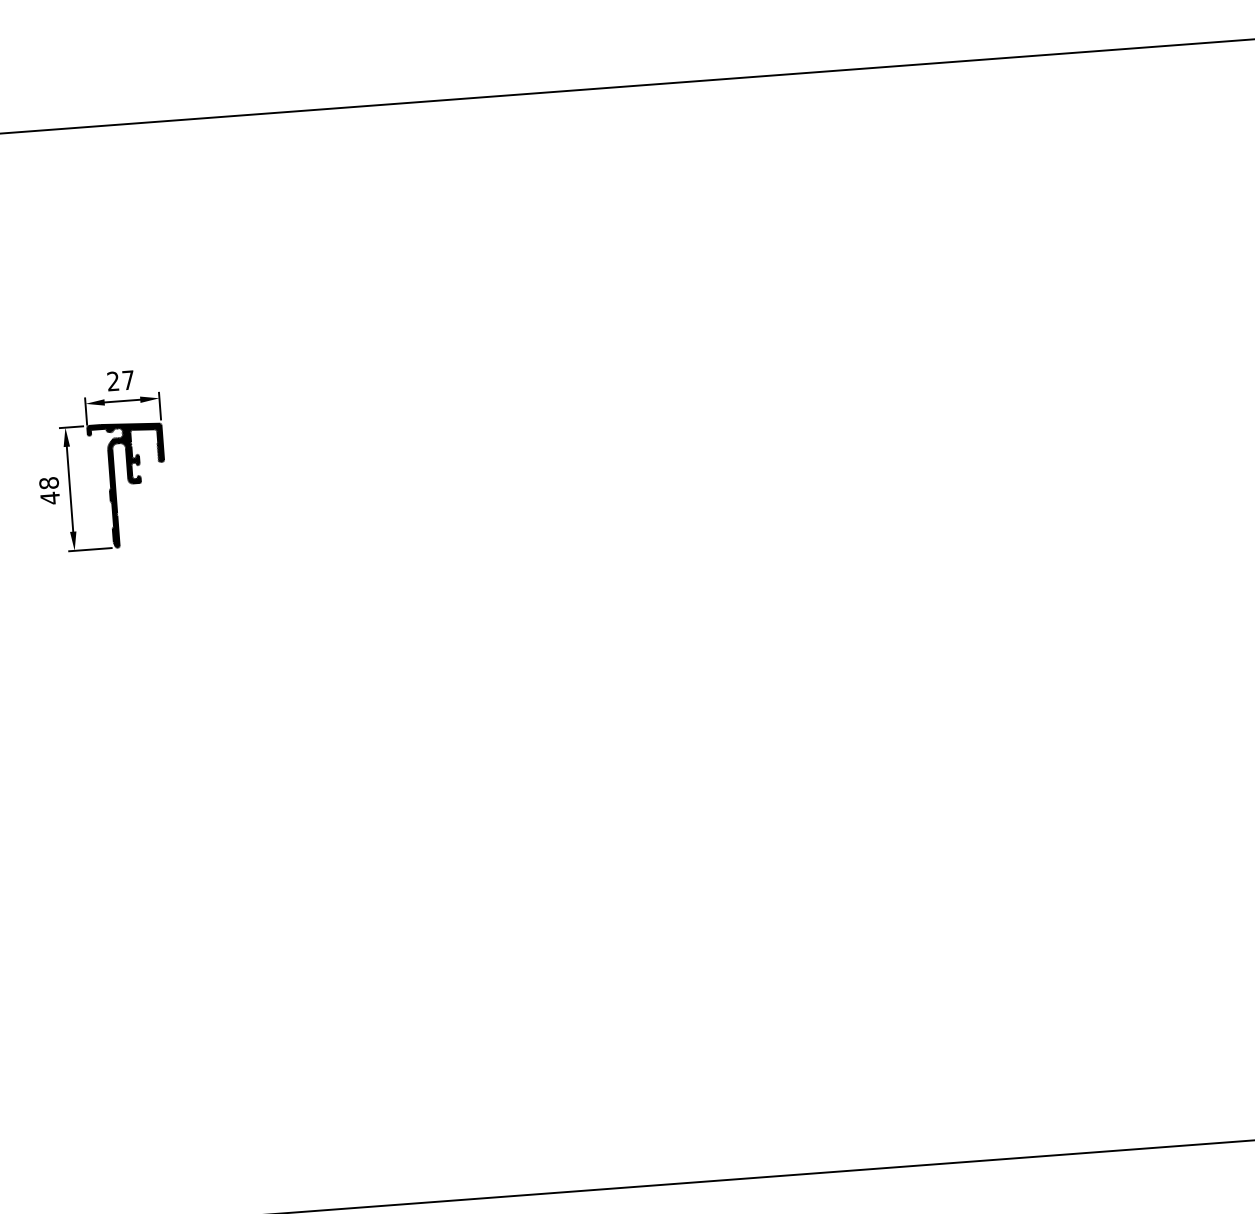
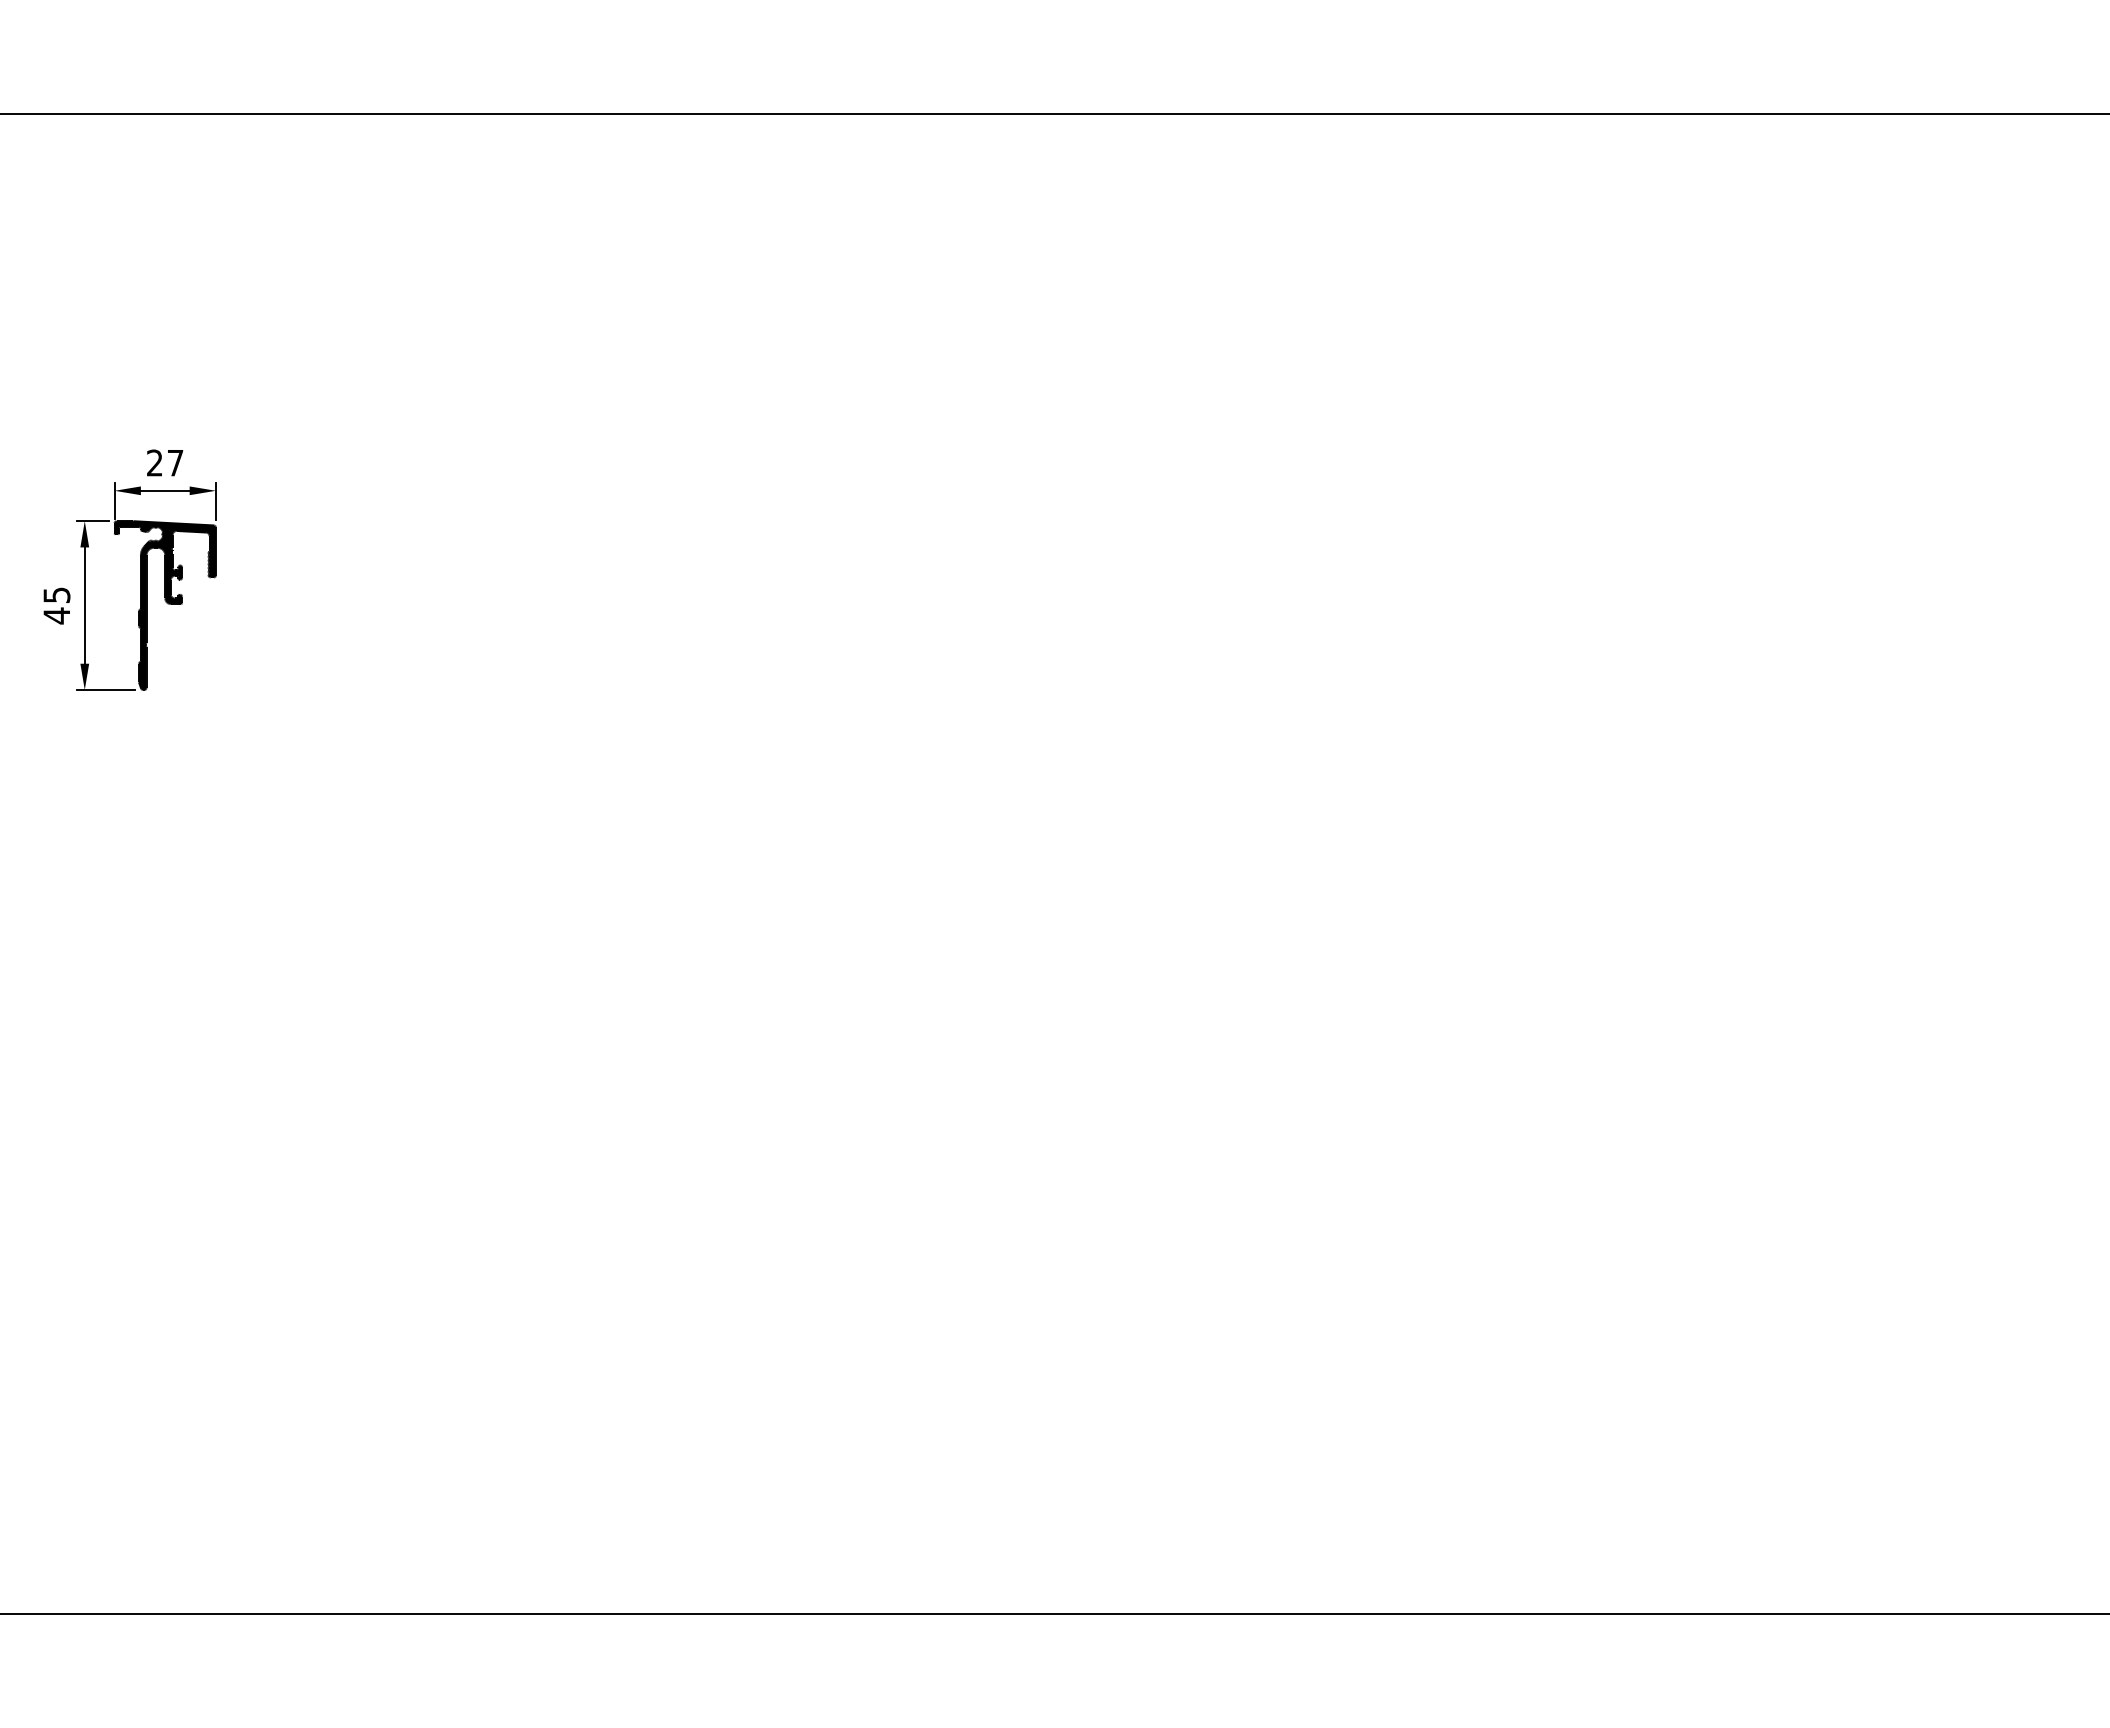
text: (48, 483) -> (56, 595), 48 -> 45

